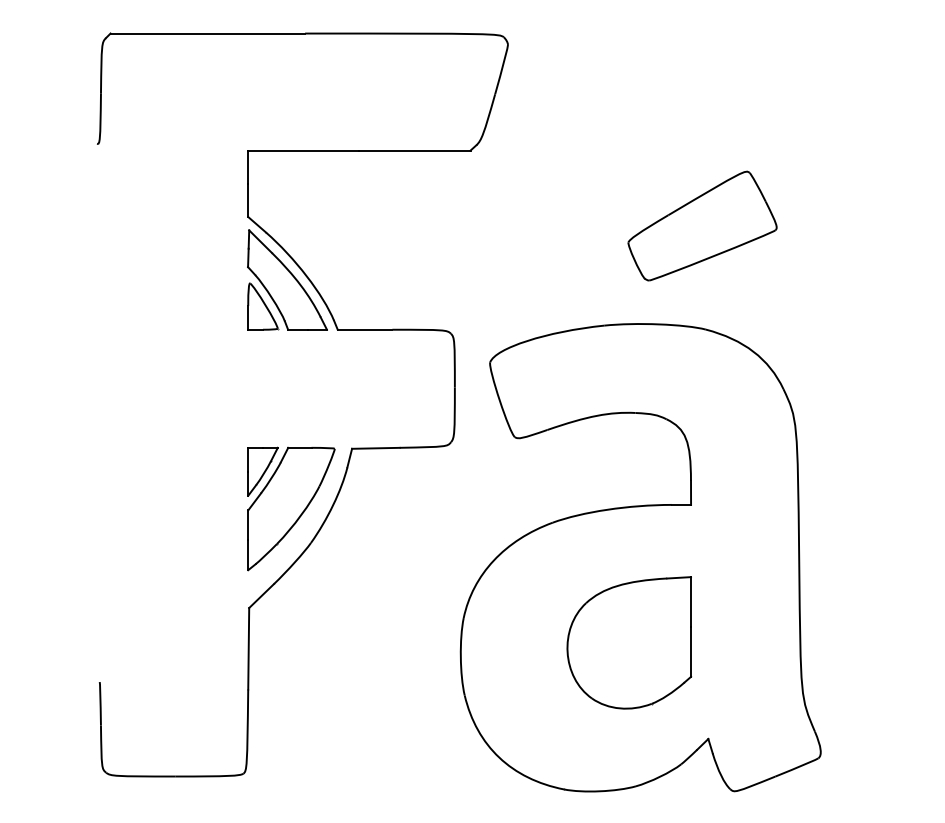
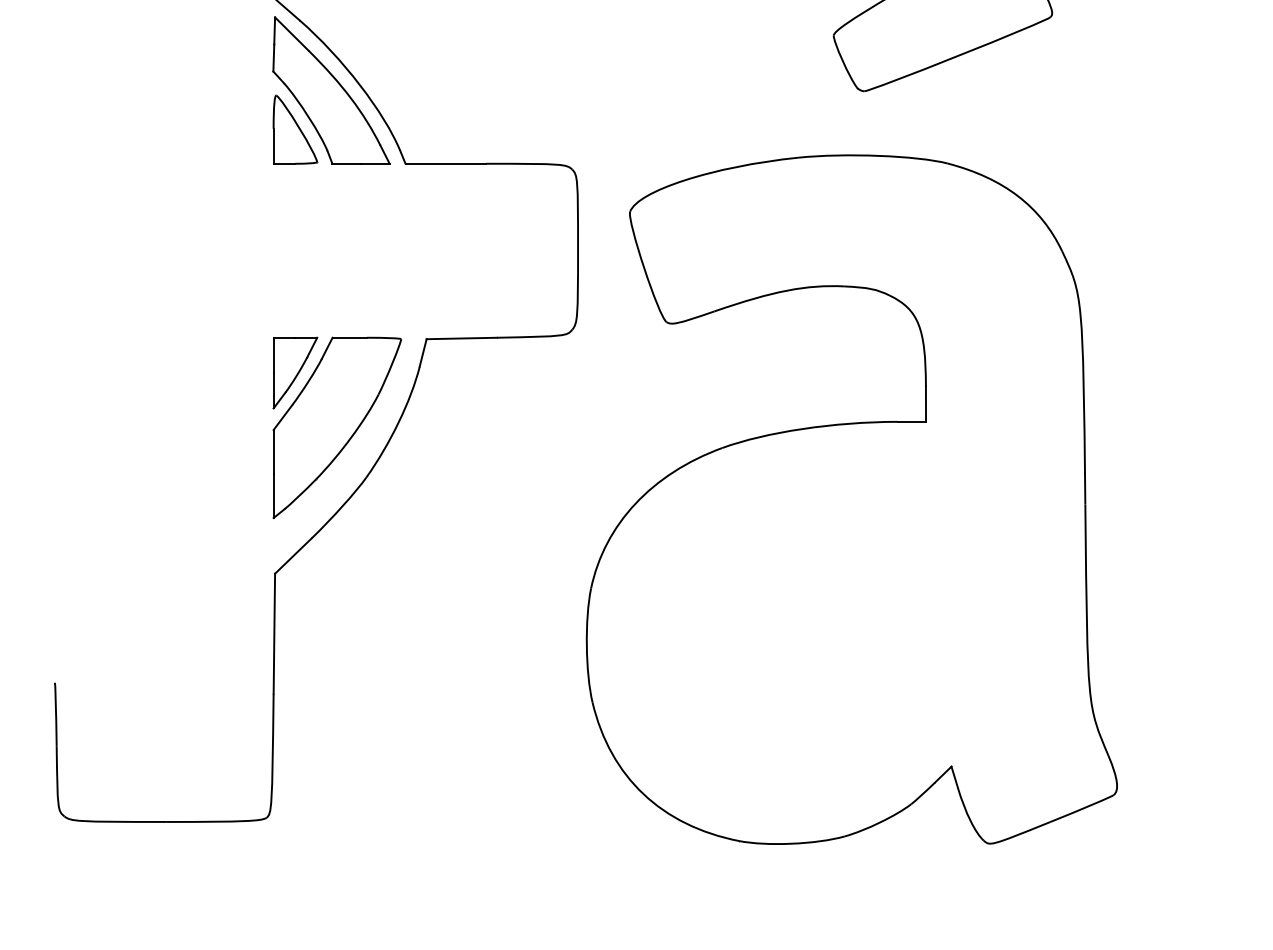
part: (629, 642) -> (835, 624), removed

